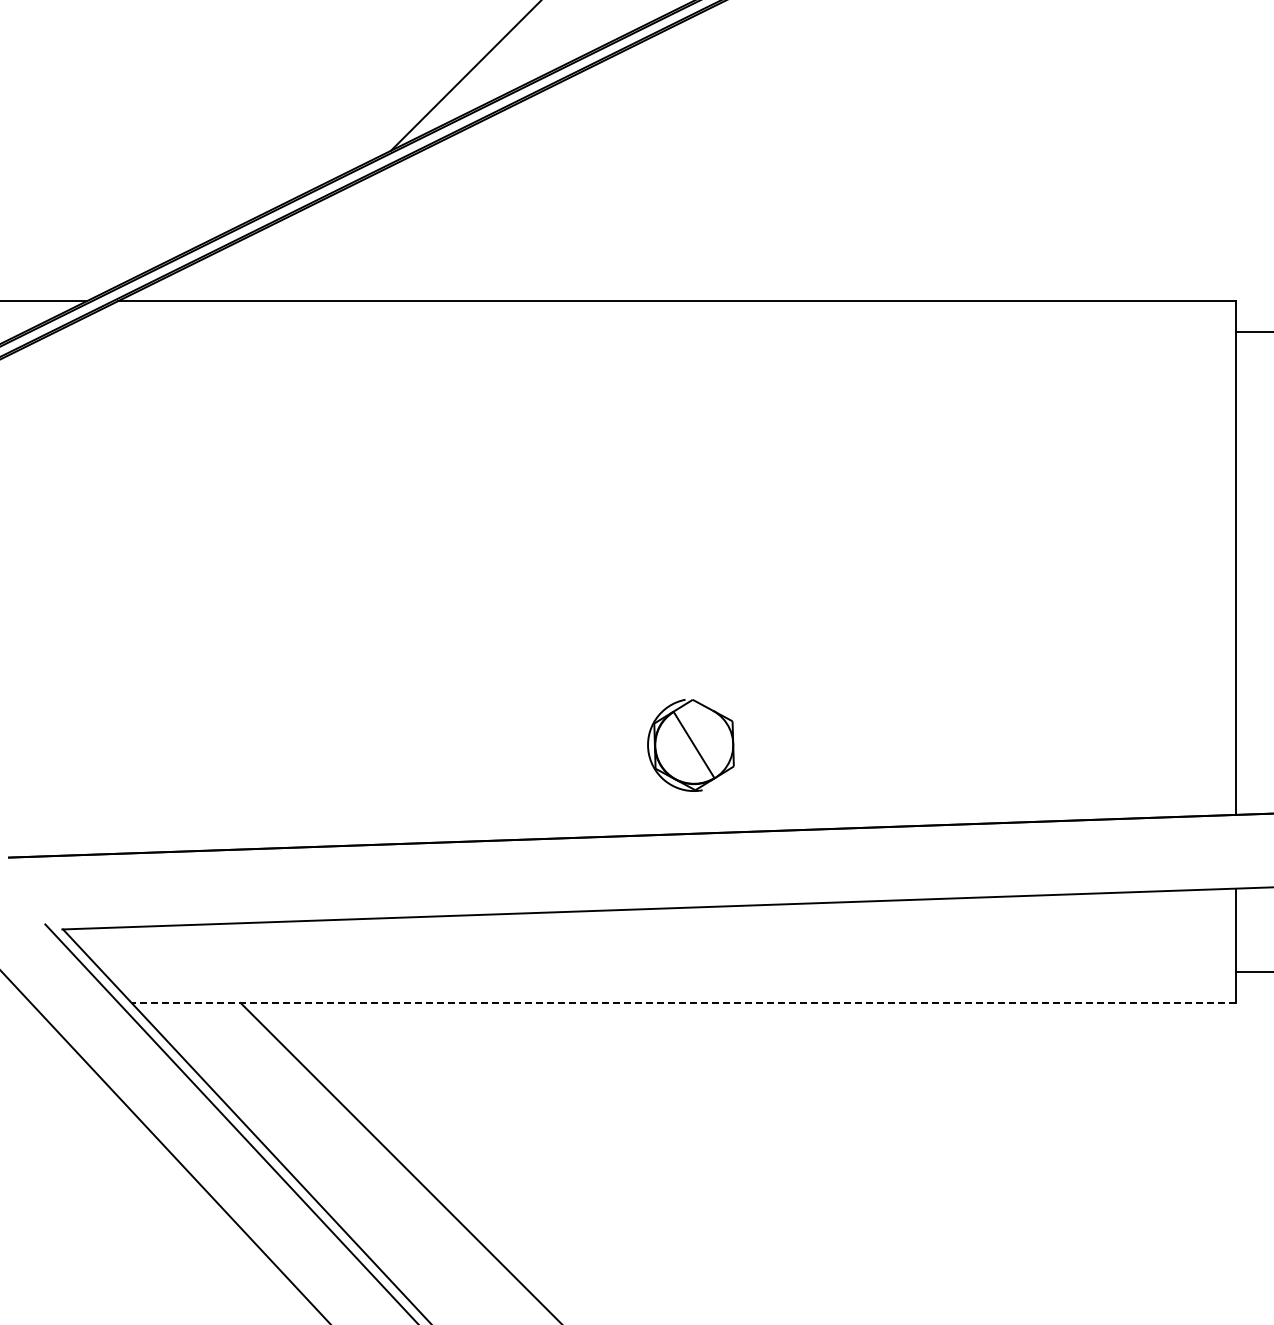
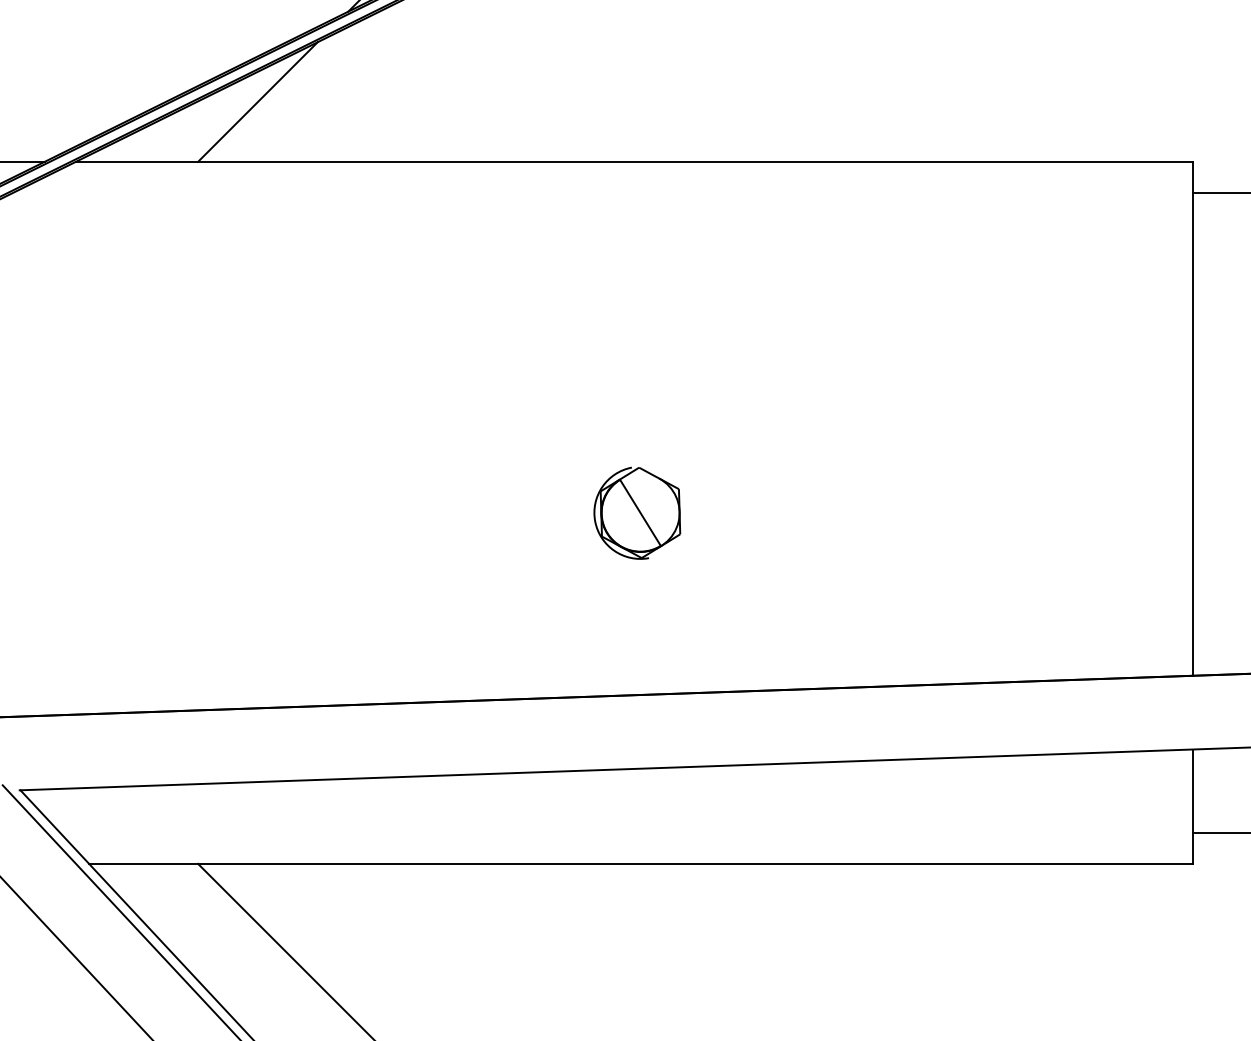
line: (300, 241) -> (257, 102), added
part: (690, 745) -> (636, 513), moved
line: (683, 1003) -> (640, 864), dashed -> solid

